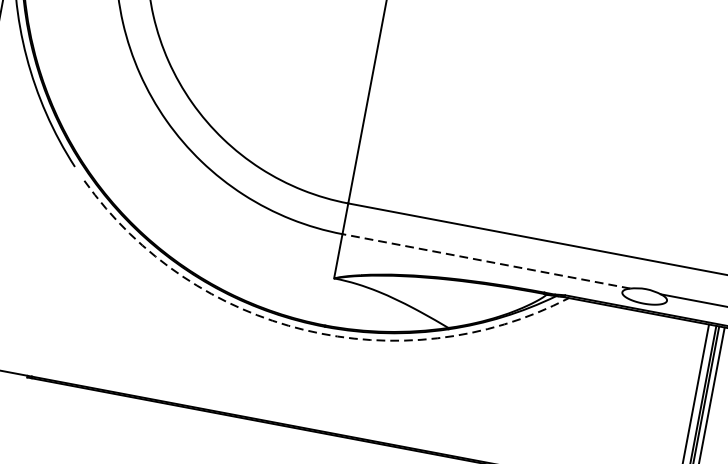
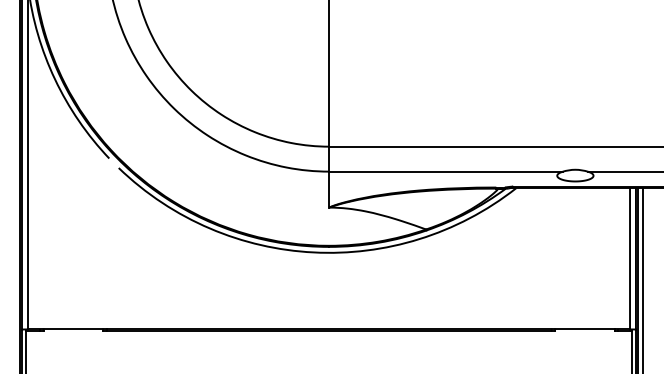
line: (487, 261) -> (446, 171), dashed -> solid
arc: (304, 330) -> (313, 252), dashed -> solid

